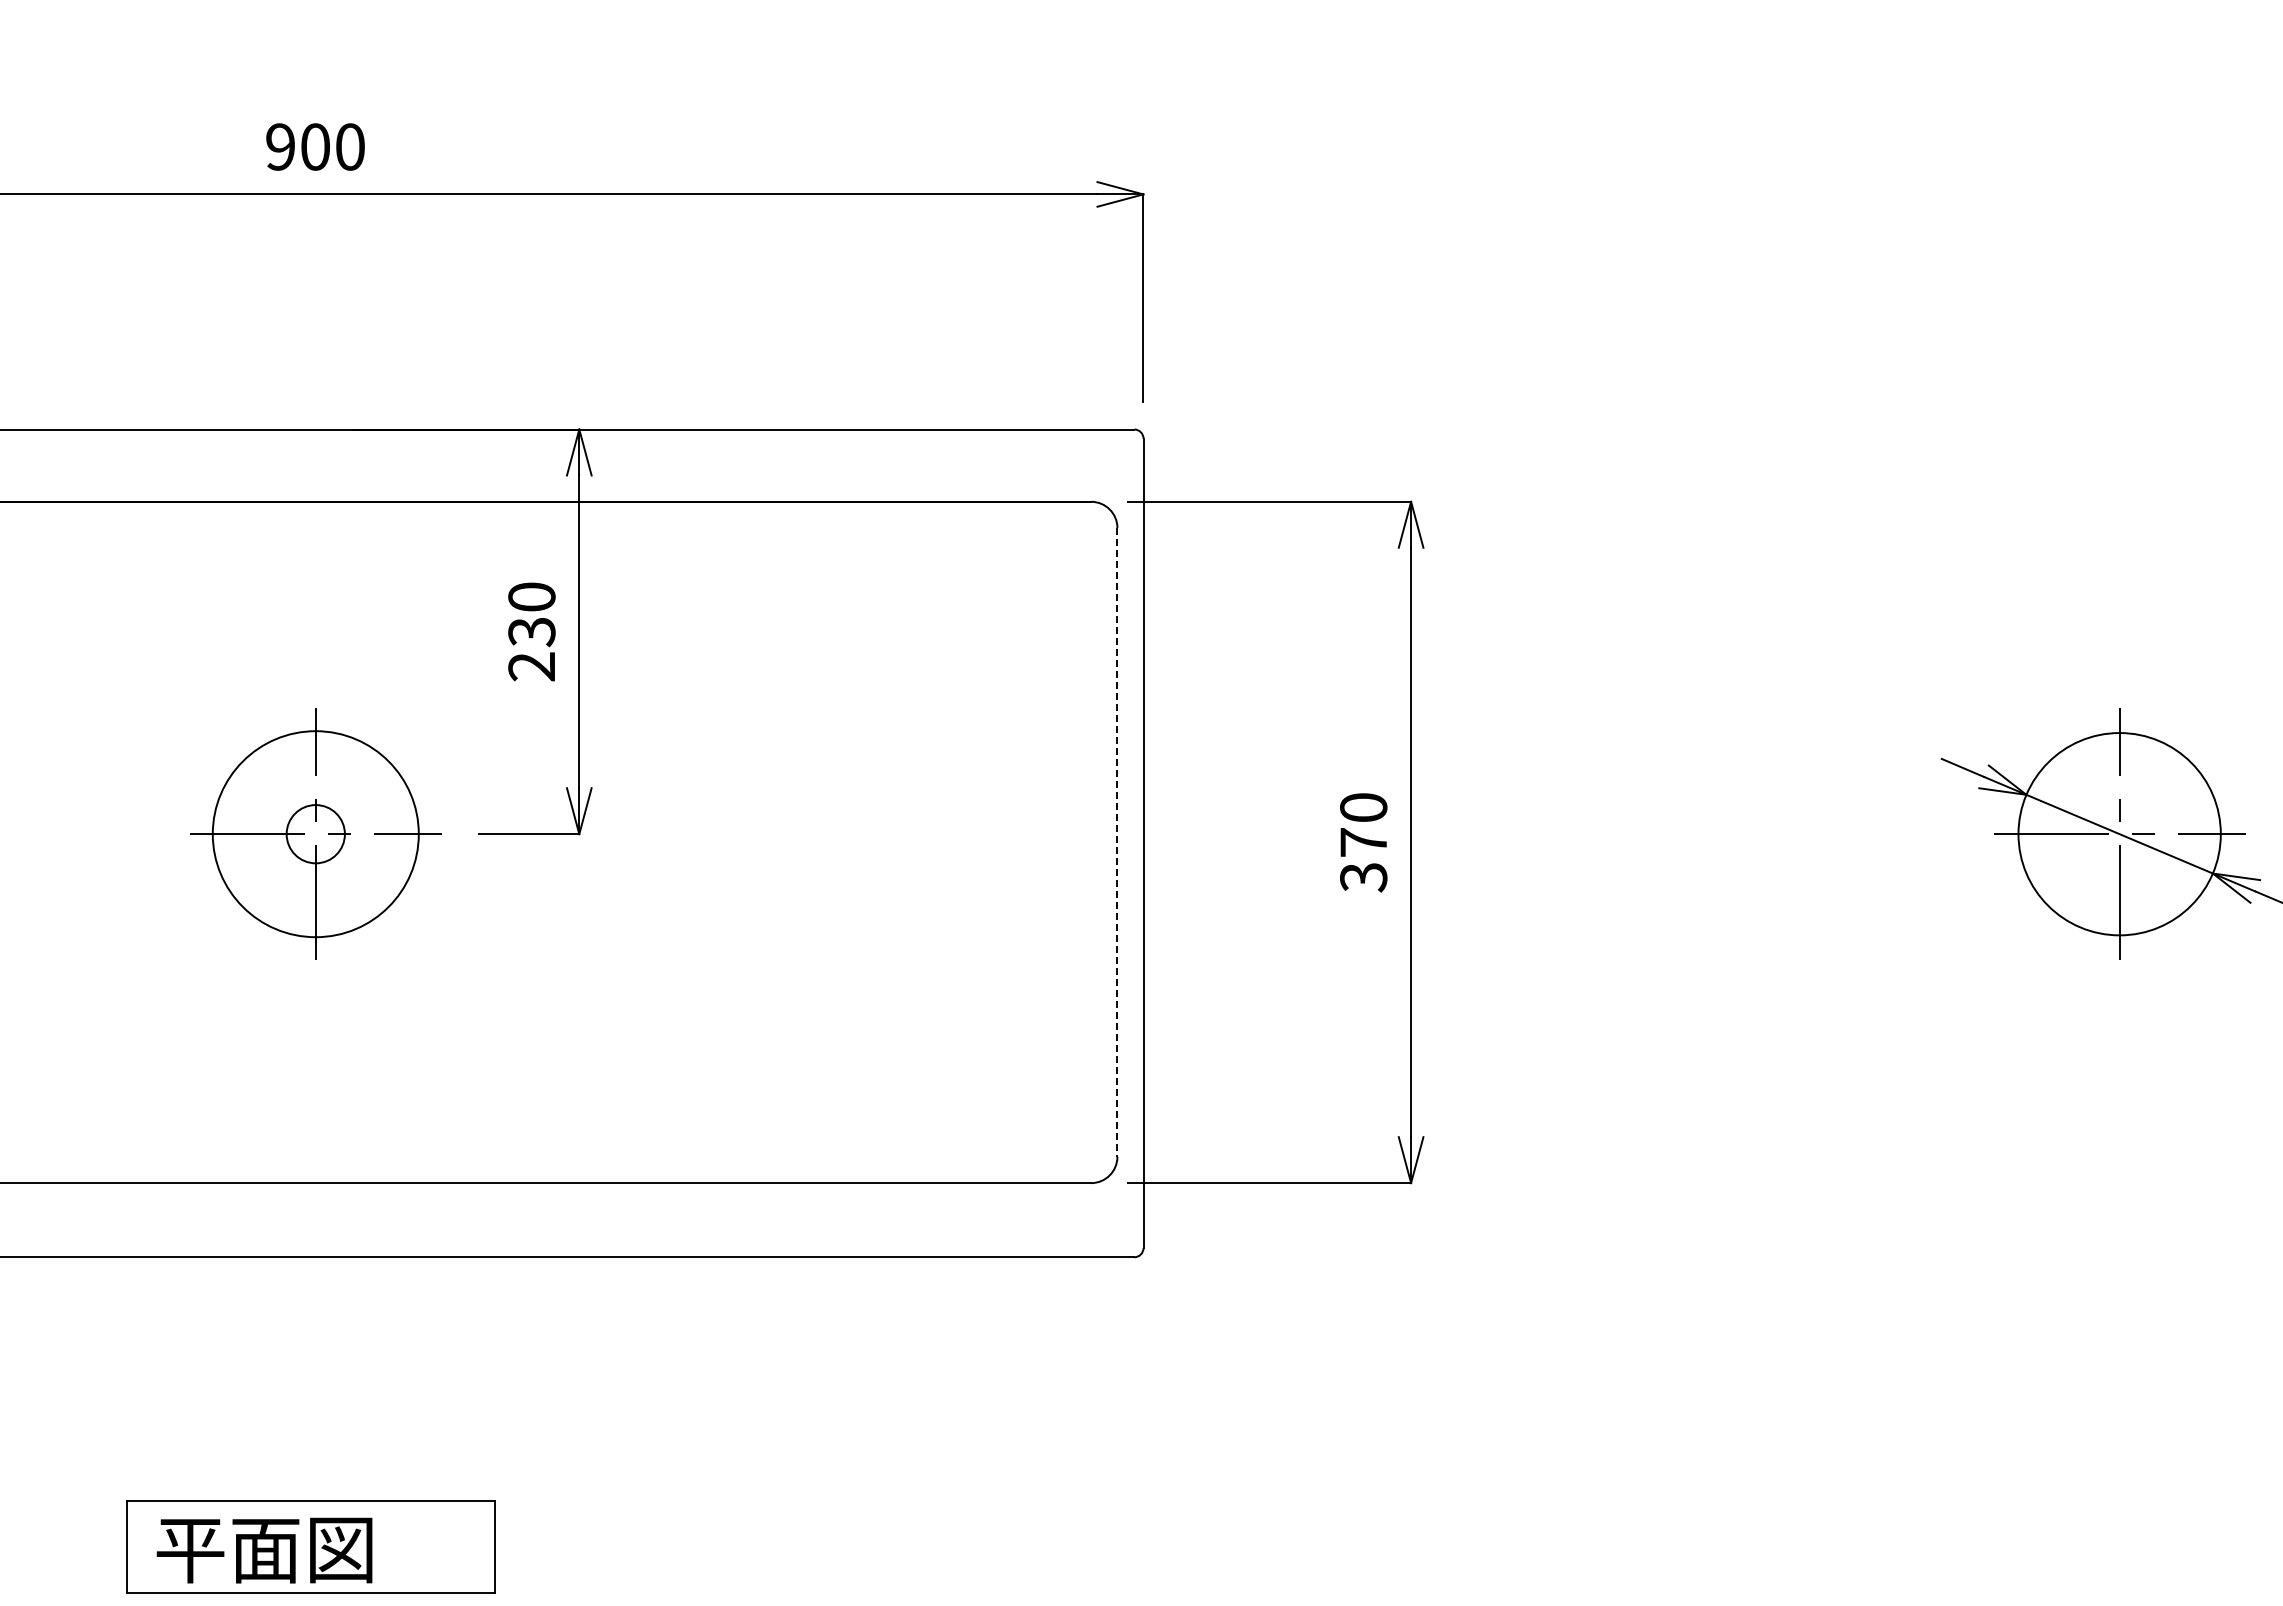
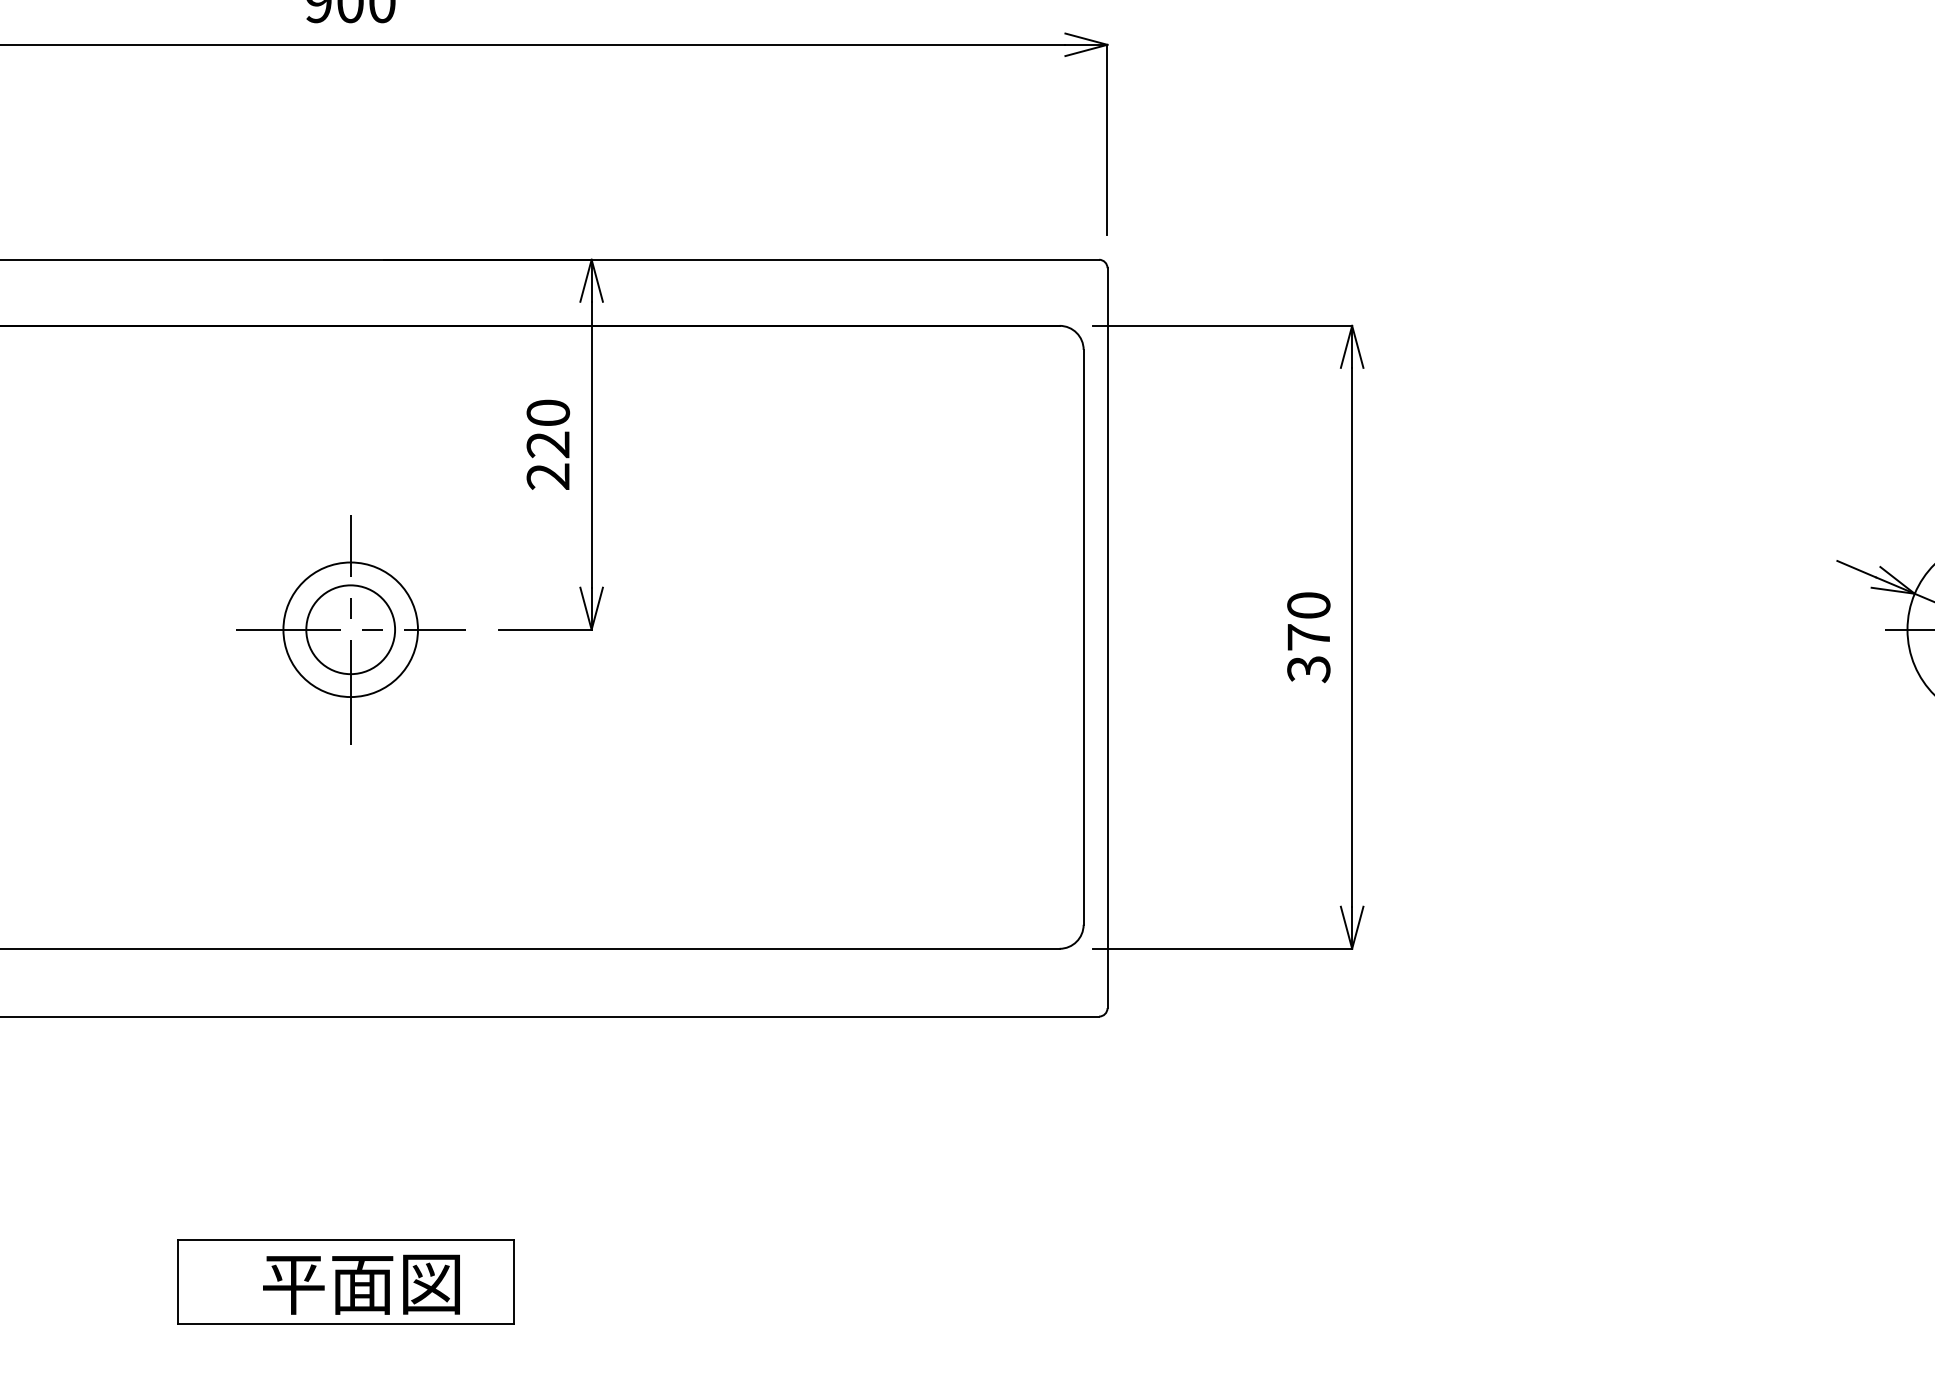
text: (531, 632) -> (547, 445), 230 -> 220
circle: (315, 833) -> (350, 629), size x0.71
circle: (315, 833) -> (350, 629), size x1.67
line: (1117, 842) -> (1083, 637), dashed -> solid
text: (264, 1550) -> (361, 1284), moved

